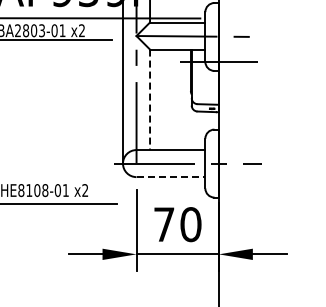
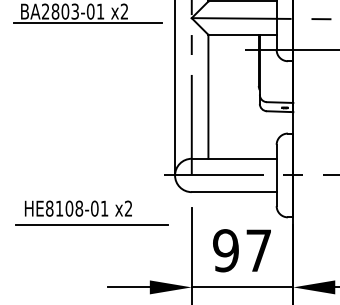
line: (150, 100) -> (208, 97), dashed -> solid
line: (171, 177) -> (234, 192), dashed -> solid
text: (177, 224) -> (242, 250), 70 -> 97

